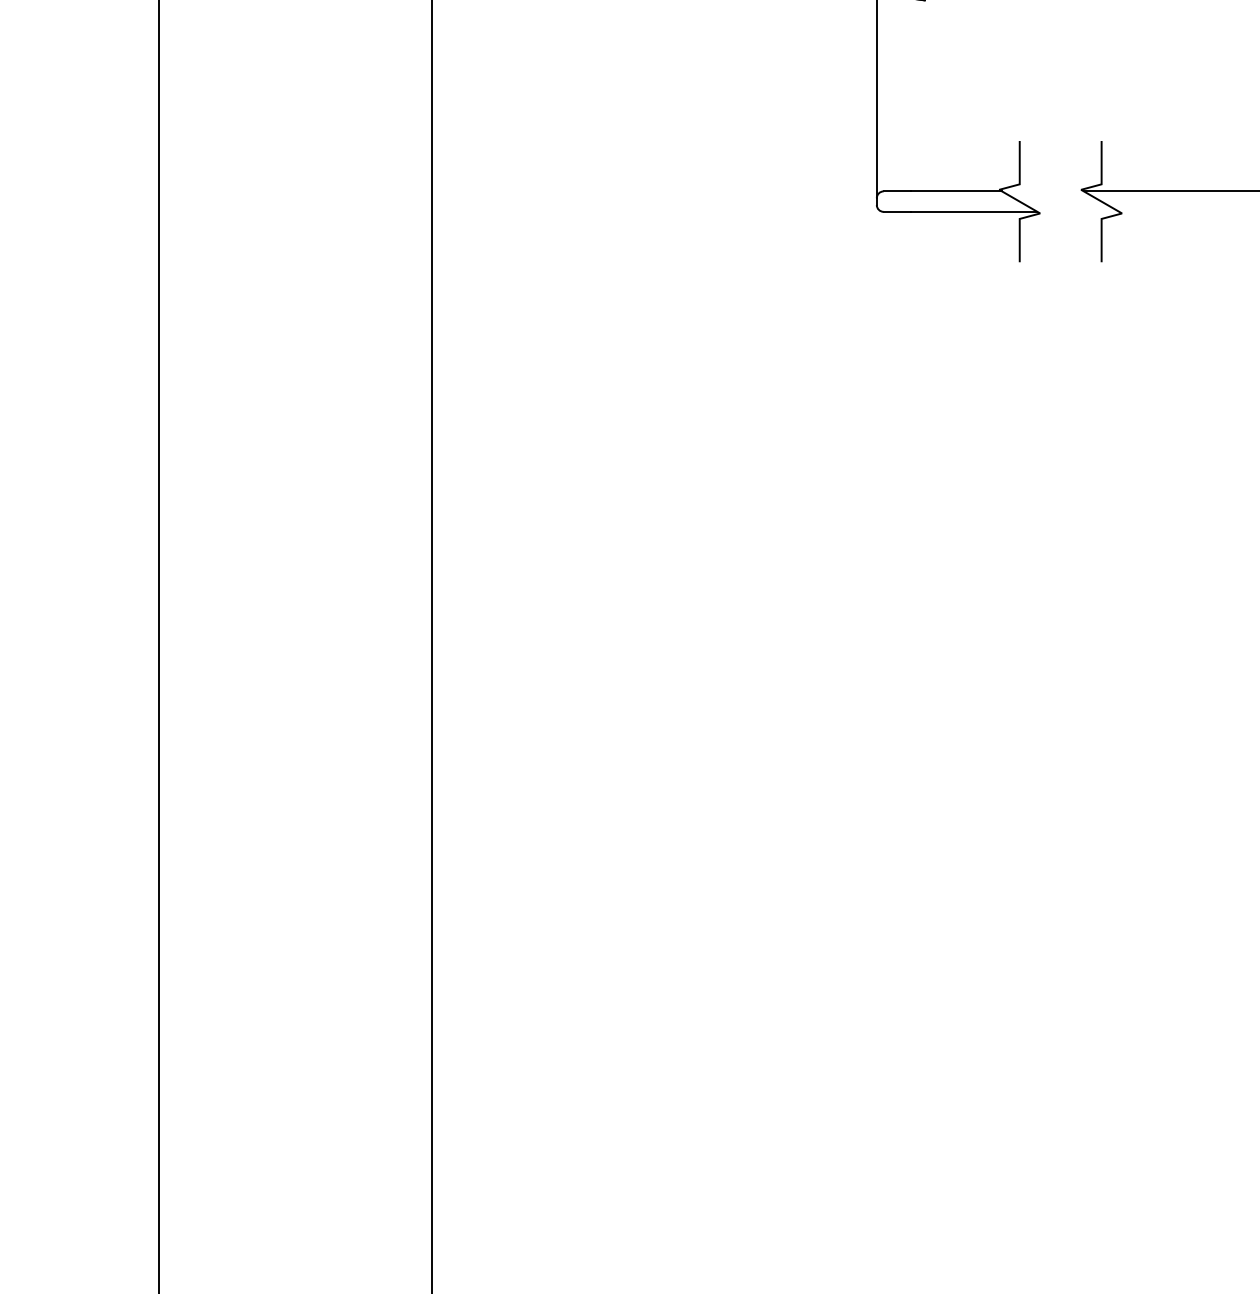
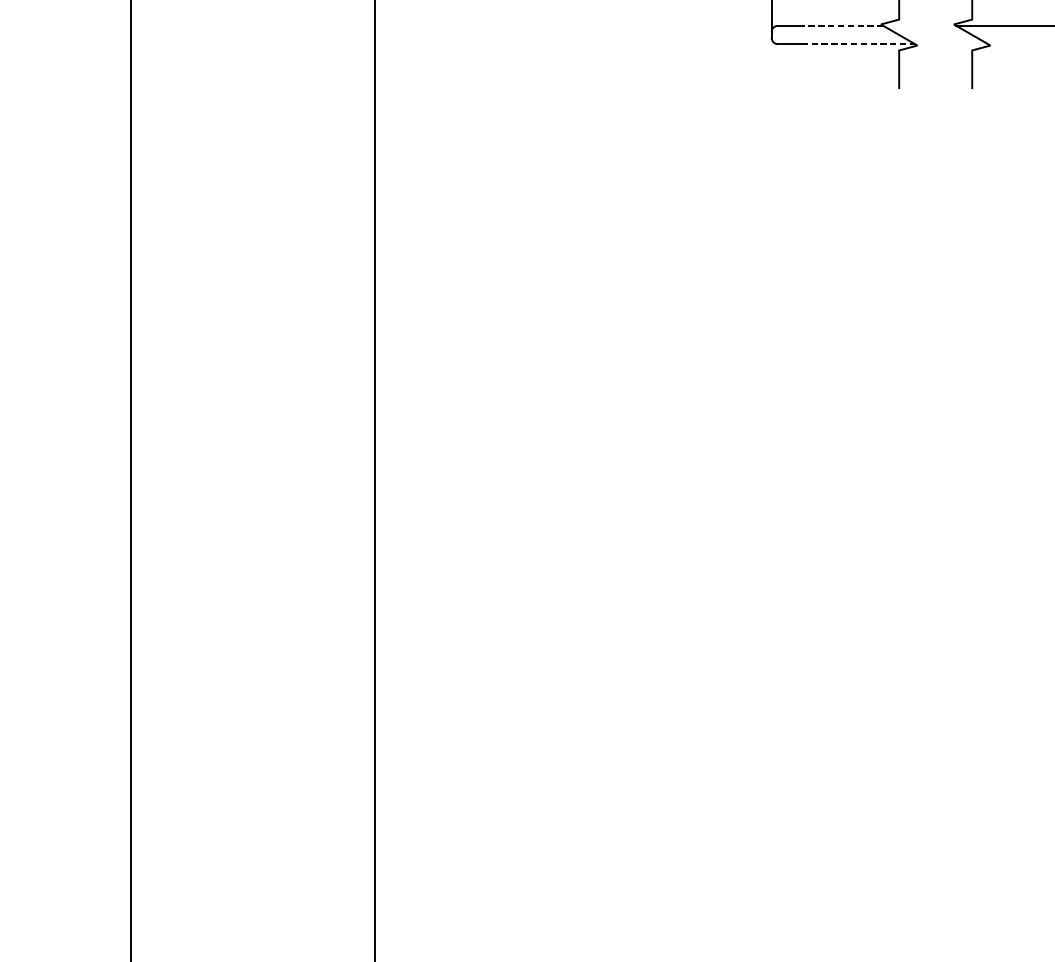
line: (956, 191) -> (842, 25), solid -> dashed
line: (974, 211) -> (858, 43), solid -> dashed

